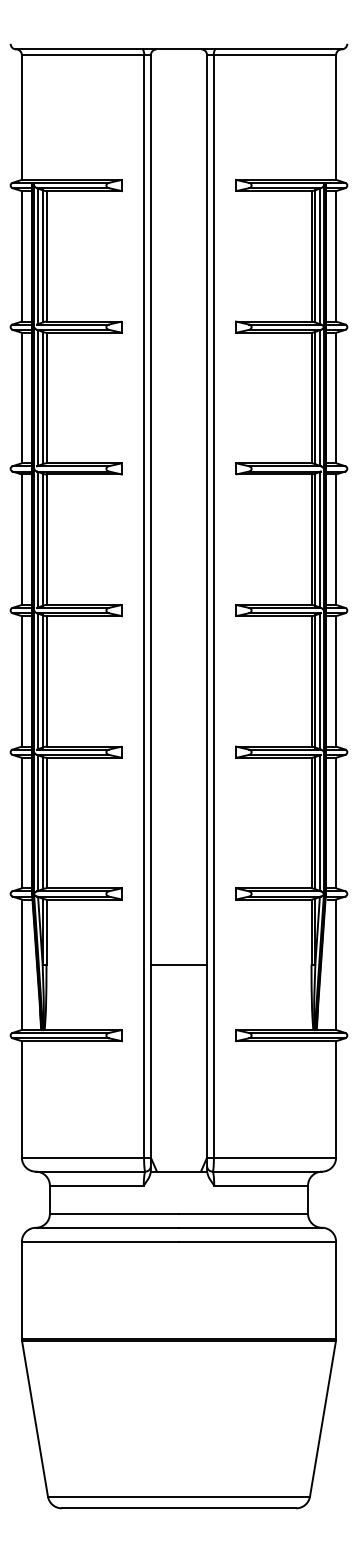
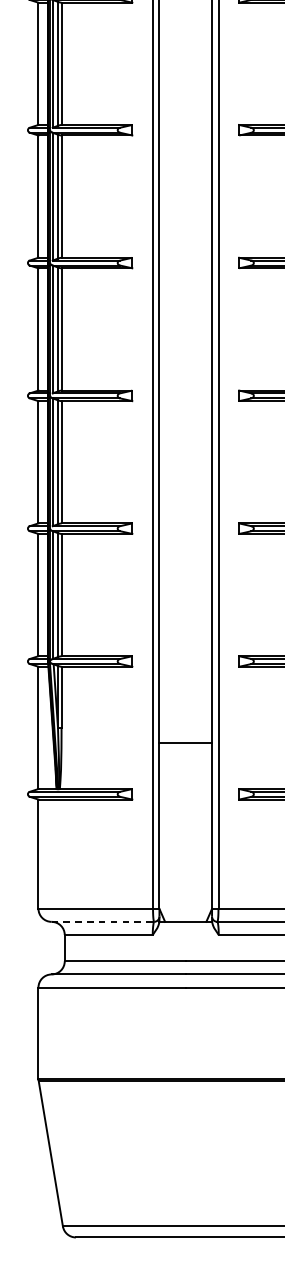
line: (178, 964) -> (185, 742), moved
line: (90, 1171) -> (102, 921), solid -> dashed

